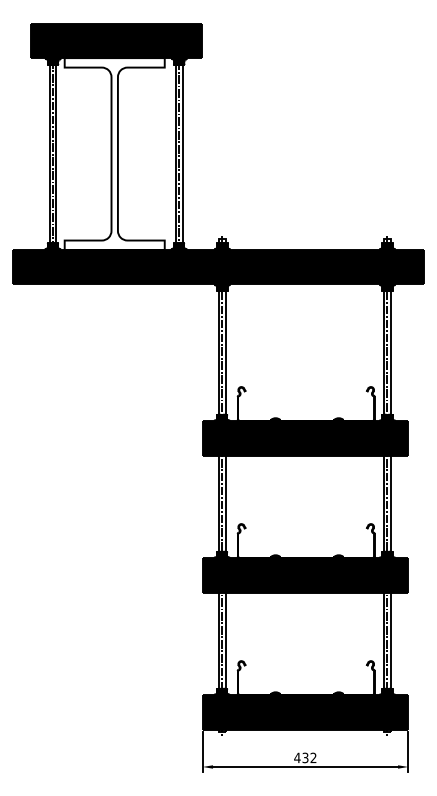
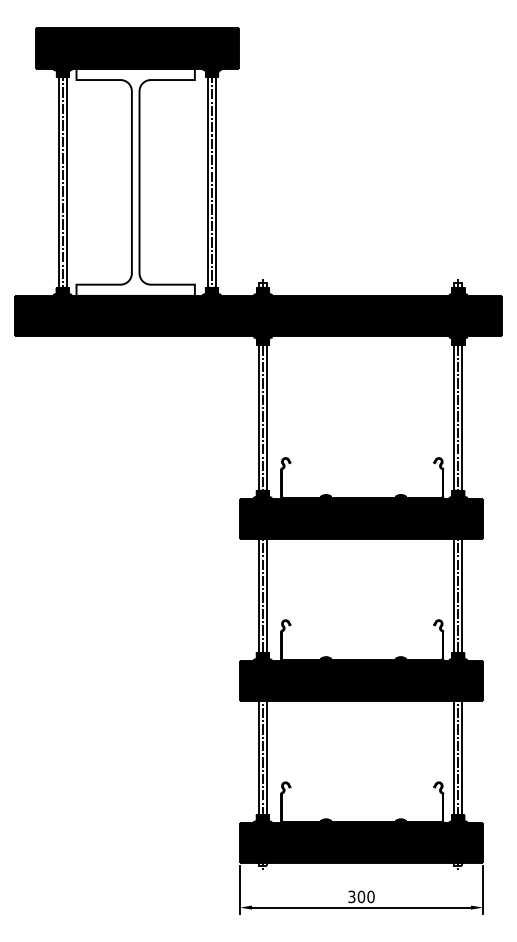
text: (305, 757) -> (361, 896), 432 -> 300

